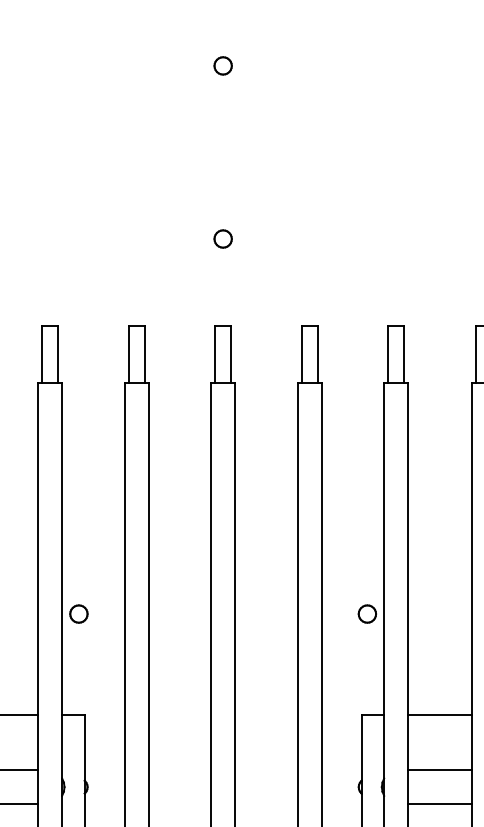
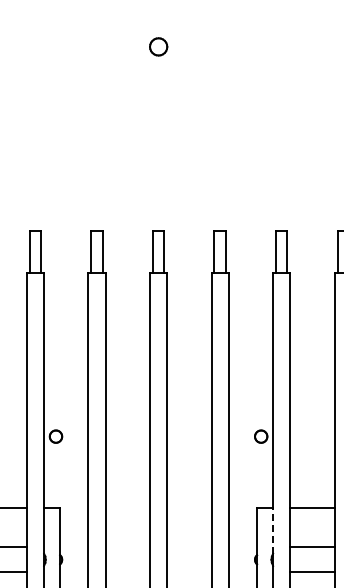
part: (223, 65) -> (158, 46), size x1.4
part: (223, 238) -> (158, 169), removed
line: (384, 747) -> (273, 531), solid -> dashed

